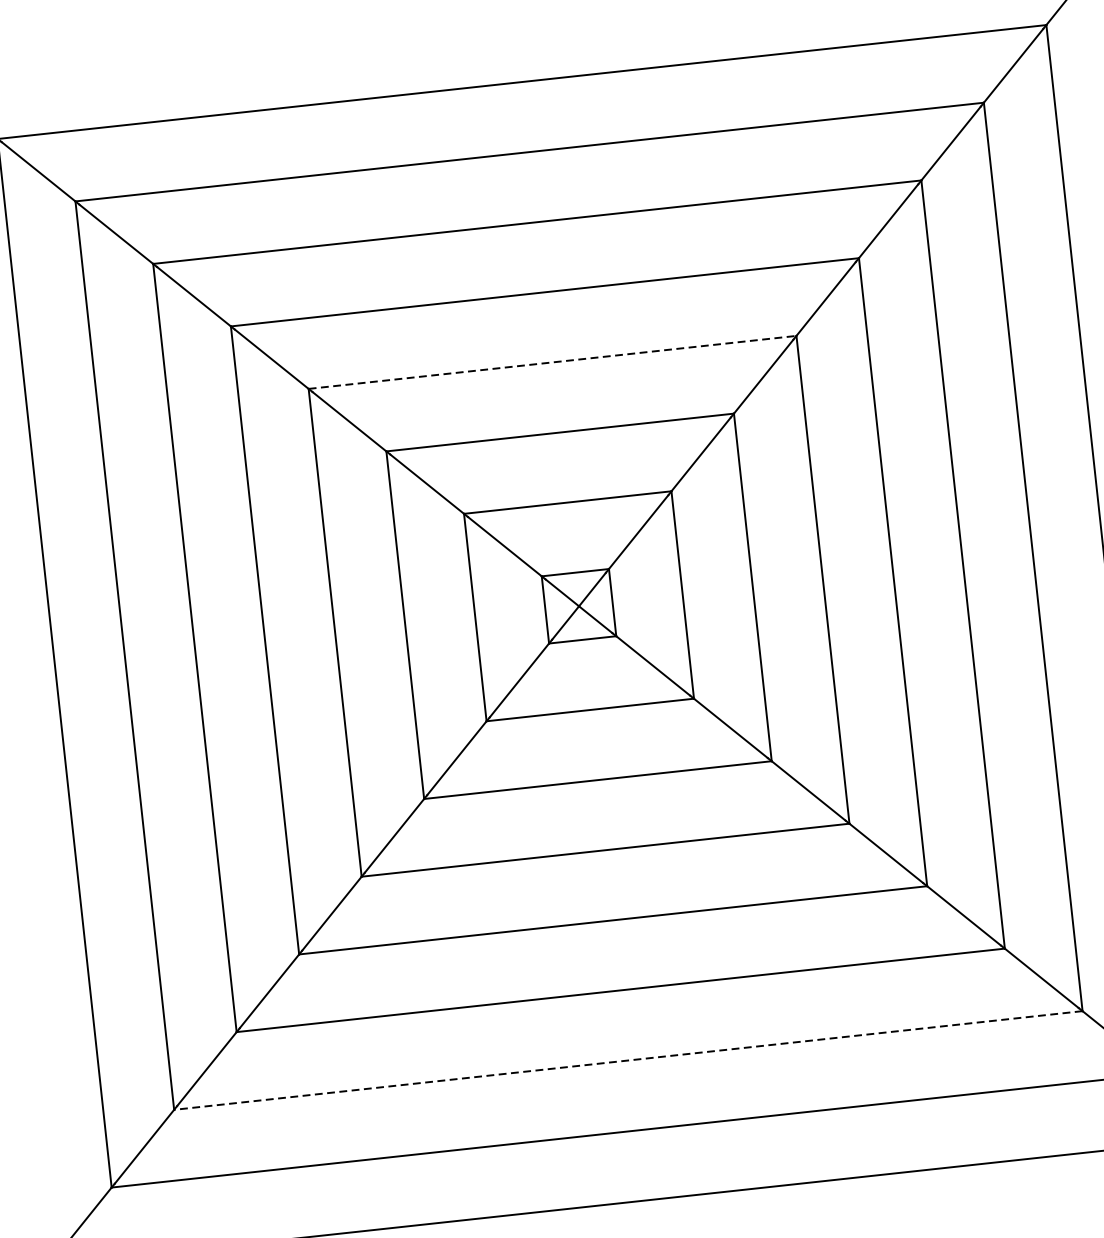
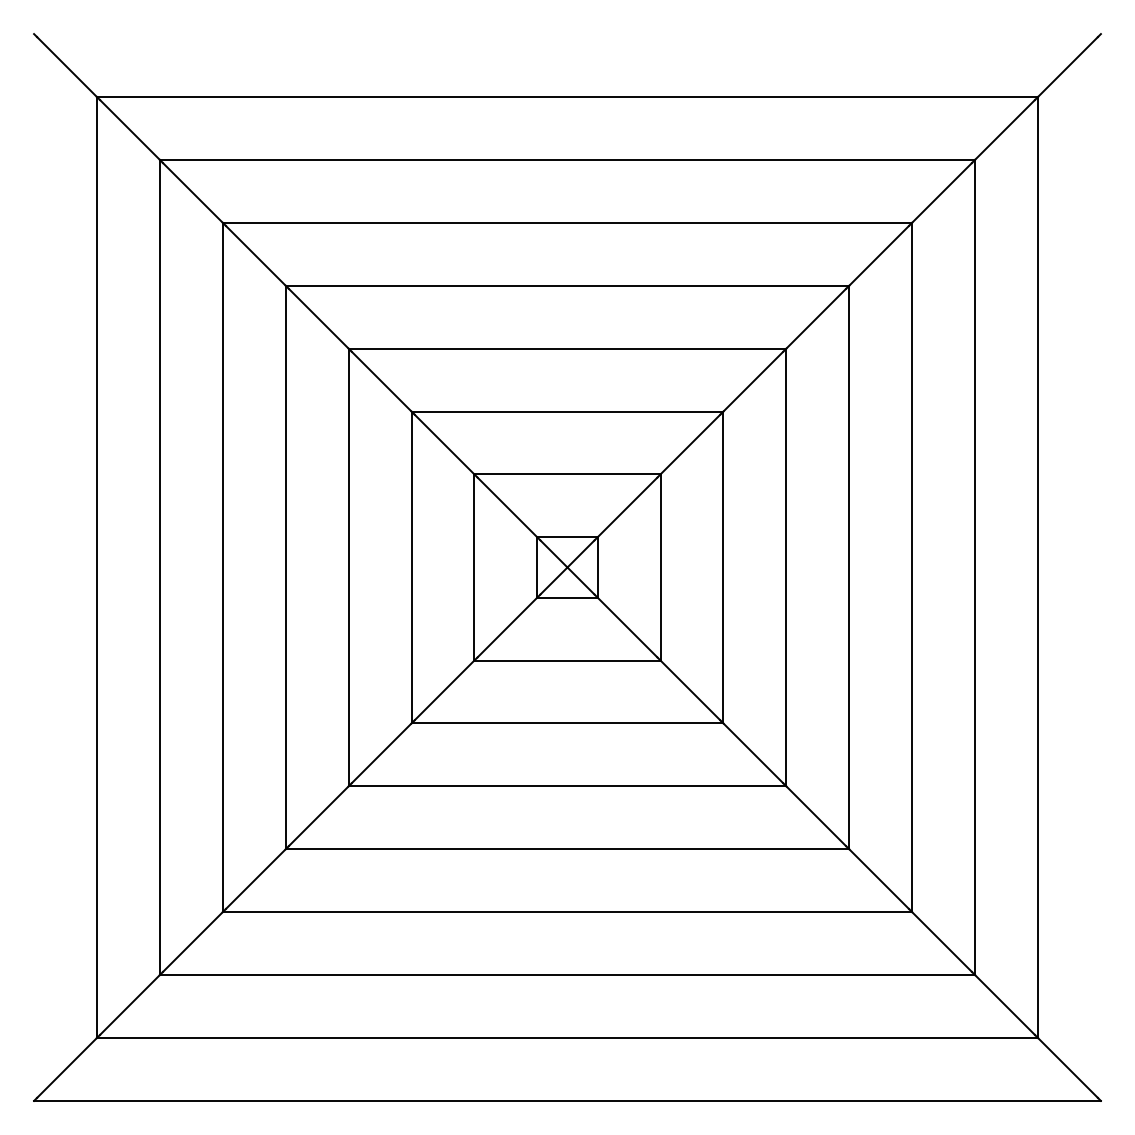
line: (552, 362) -> (567, 348), dashed -> solid
line: (628, 1060) -> (567, 975), dashed -> solid

